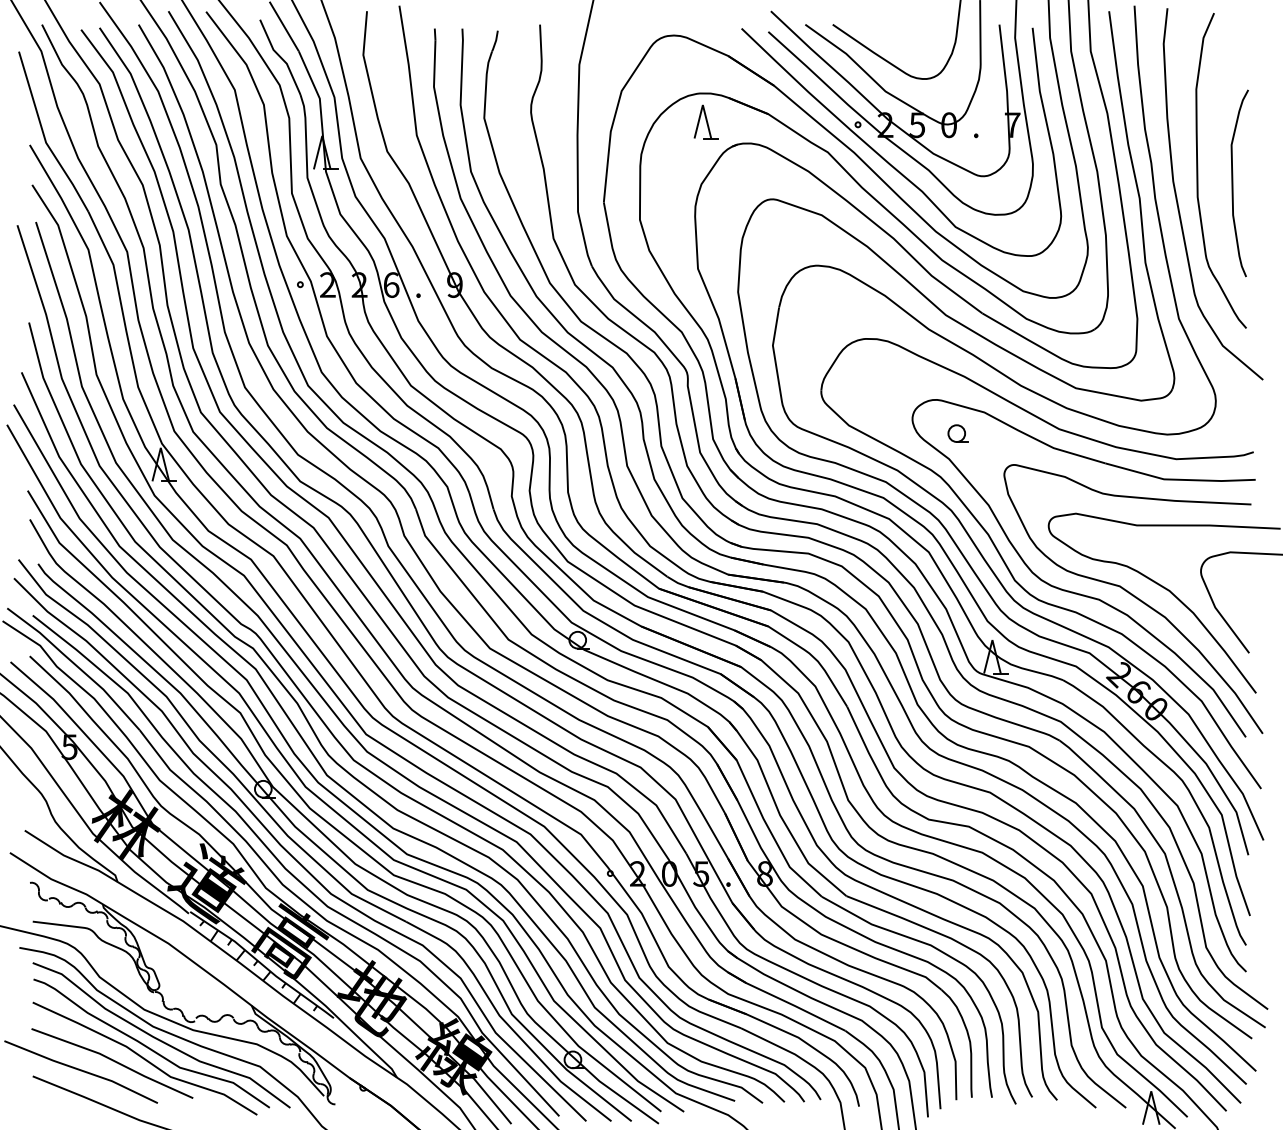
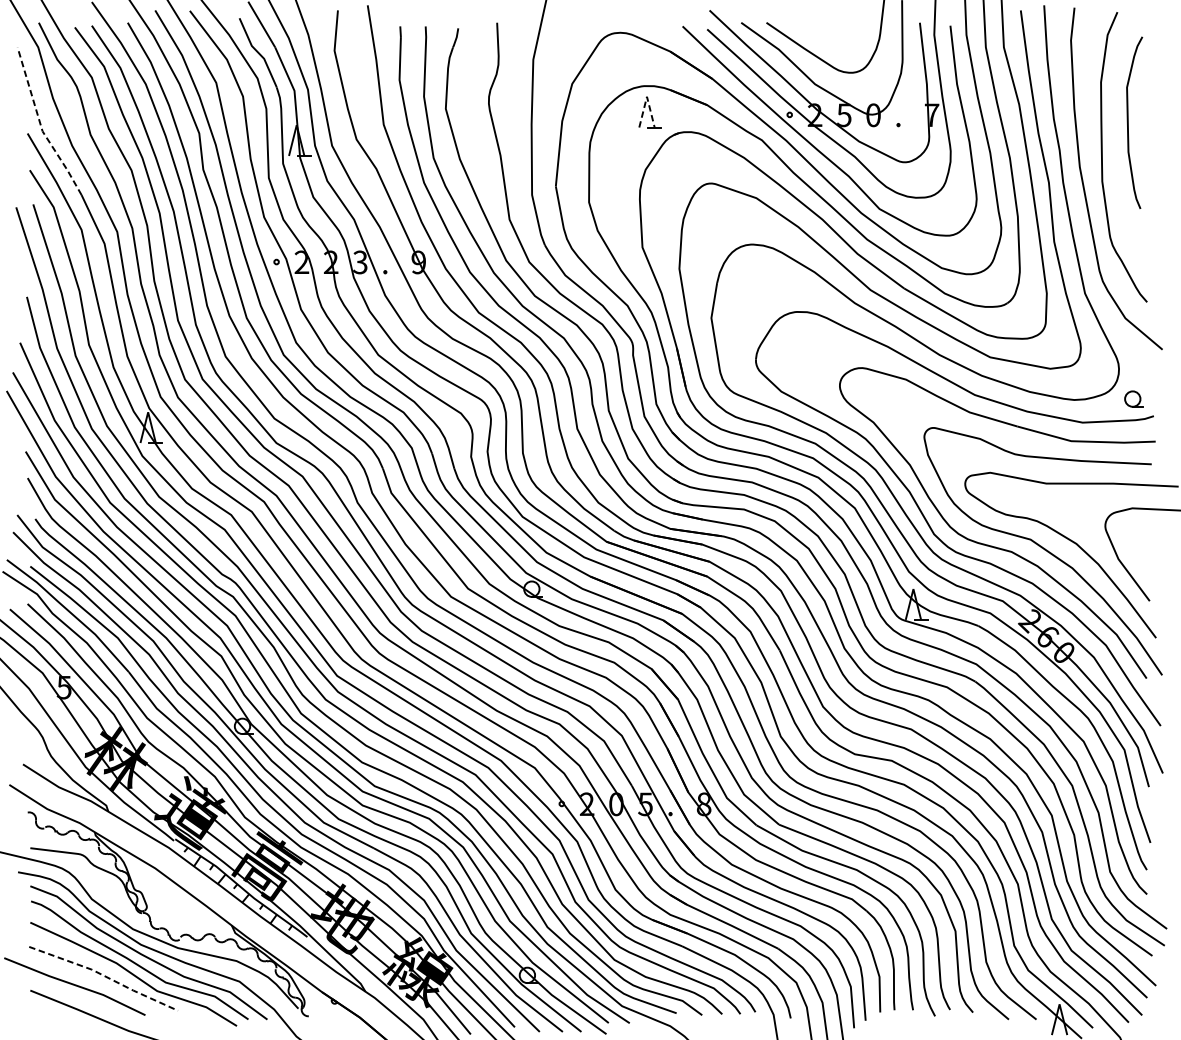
line: (702, 105) -> (646, 97), solid -> dashed
line: (44, 137) -> (41, 126), solid -> dashed
curve: (1233, 183) -> (1128, 122), moved
text: (391, 284) -> (360, 261), 6 -> 3
part: (957, 433) -> (1133, 398), moved
line: (113, 1060) -> (104, 975), solid -> dashed

